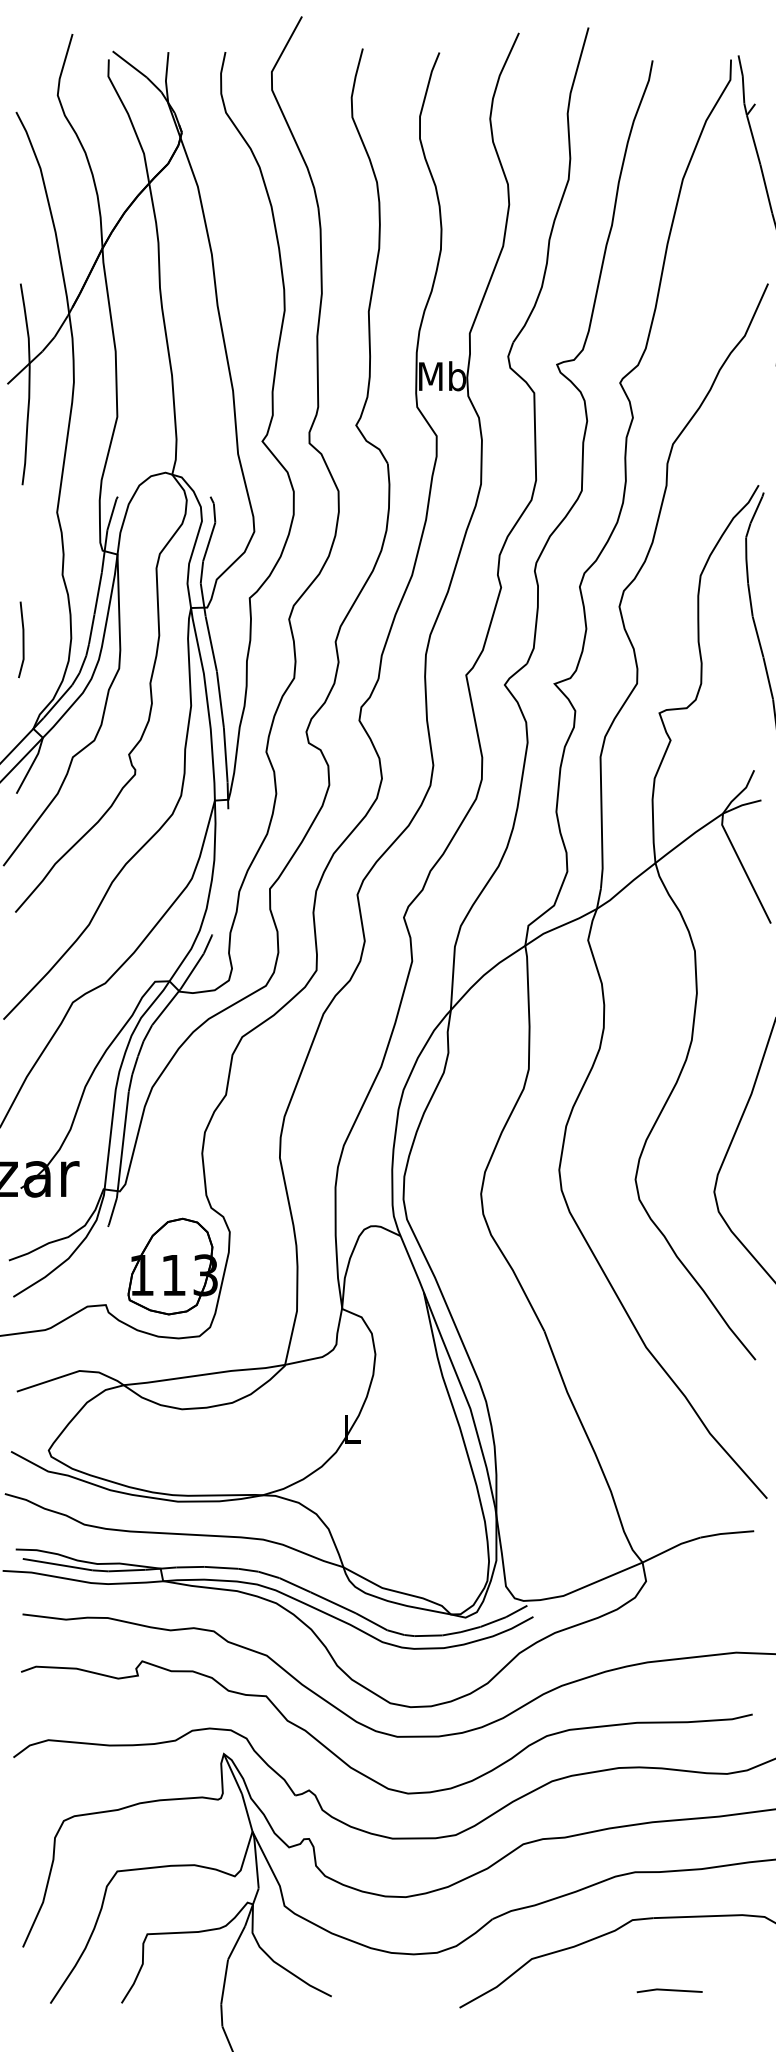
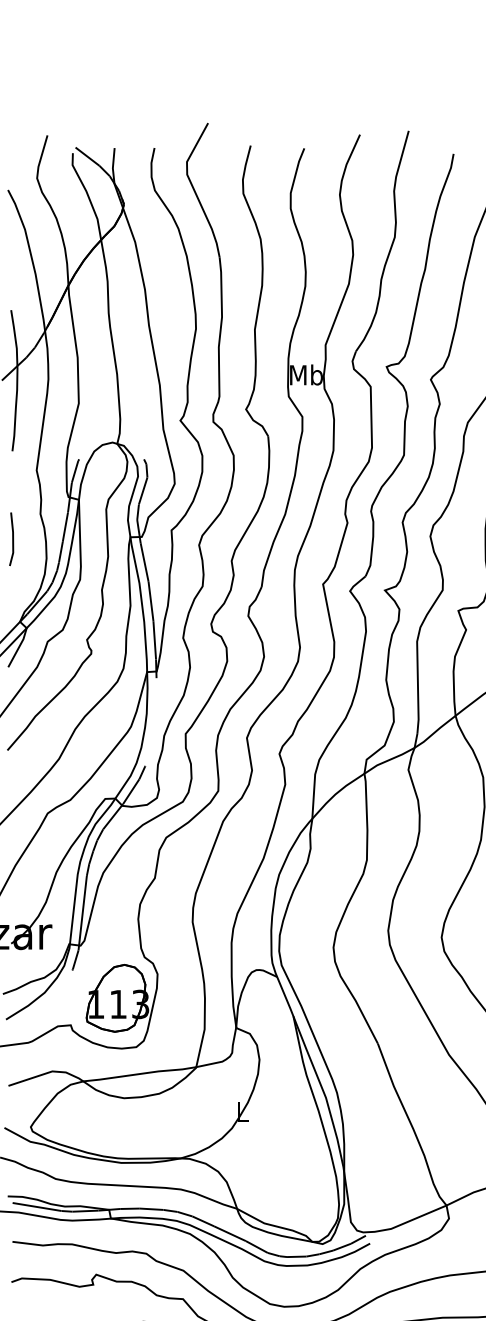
line: (22, 639) -> (12, 539), moved

